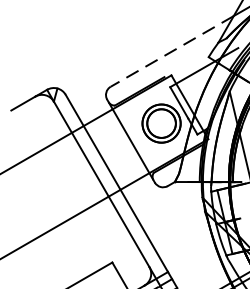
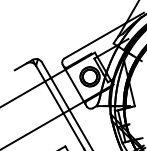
line: (172, 50) -> (95, 40), dashed -> solid

